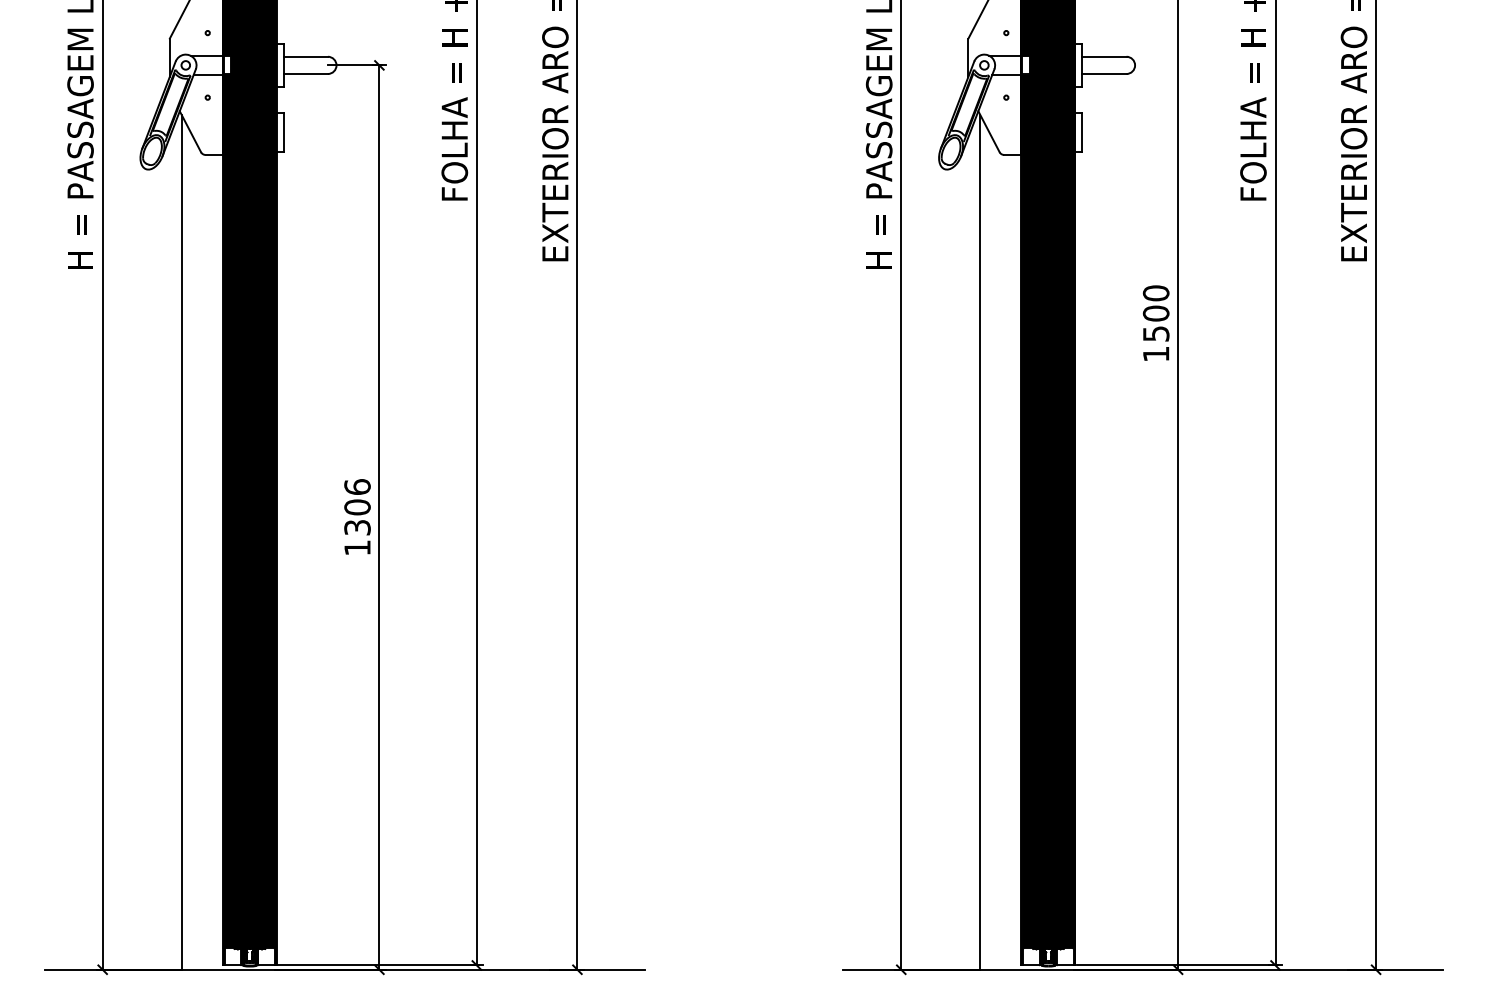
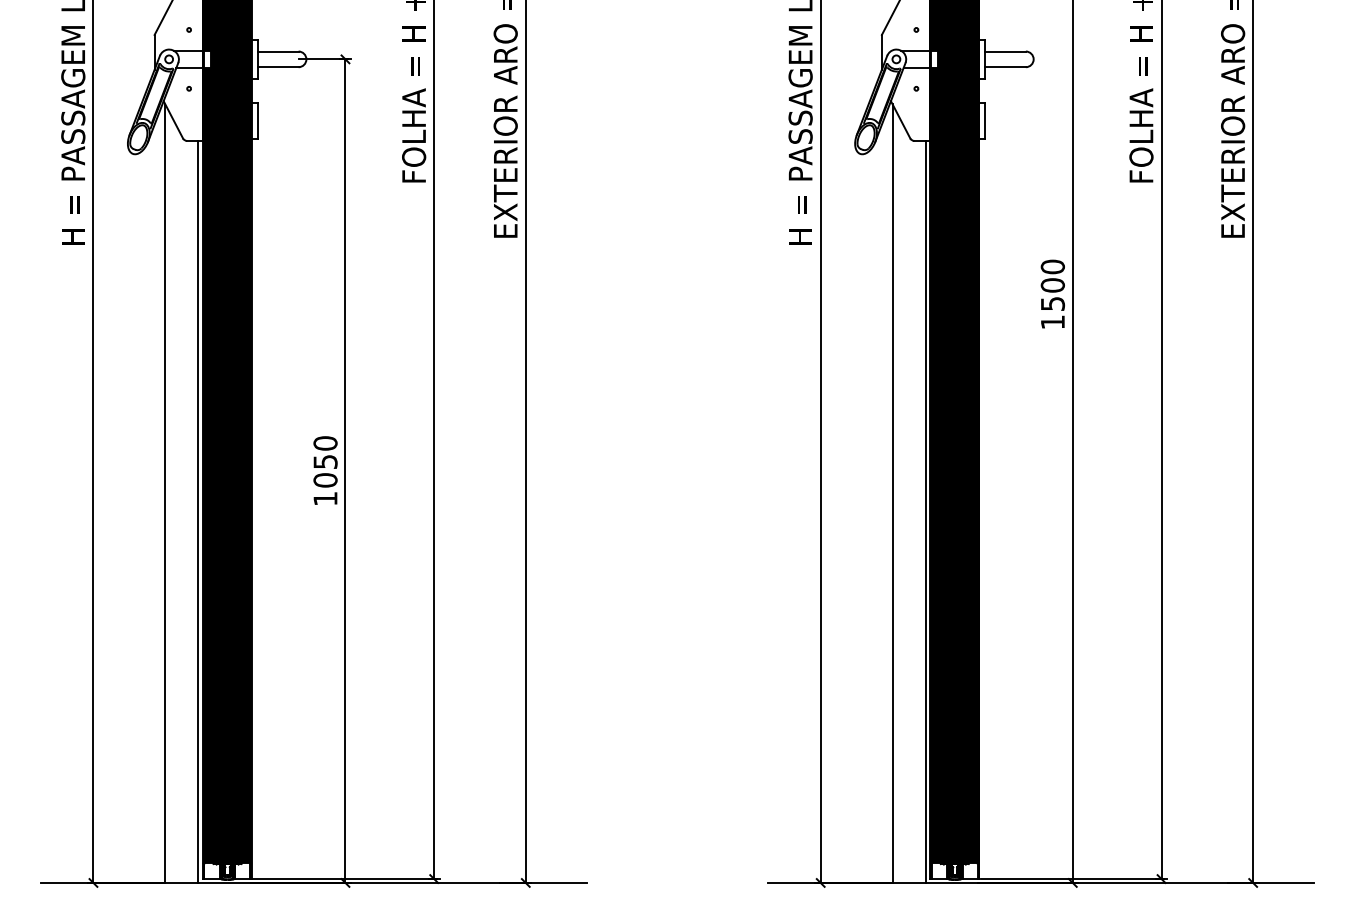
text: (357, 507) -> (325, 462), 1306 -> 1050
line: (217, 561) -> (198, 511), added
line: (1016, 561) -> (925, 511), added

